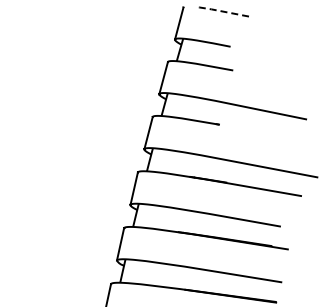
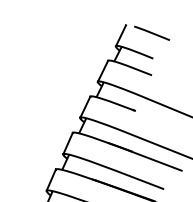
line: (220, 11) -> (151, 33), dashed -> solid

